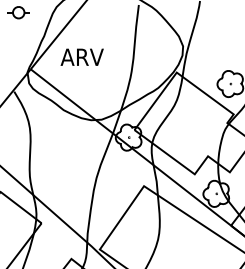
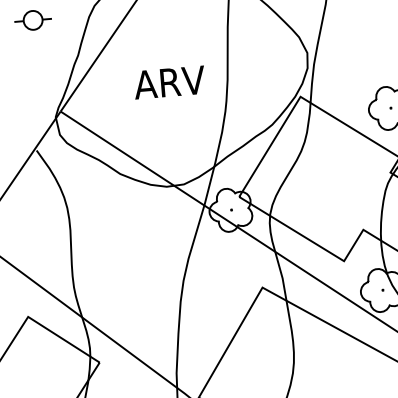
text: (81, 56) -> (168, 81), moved

